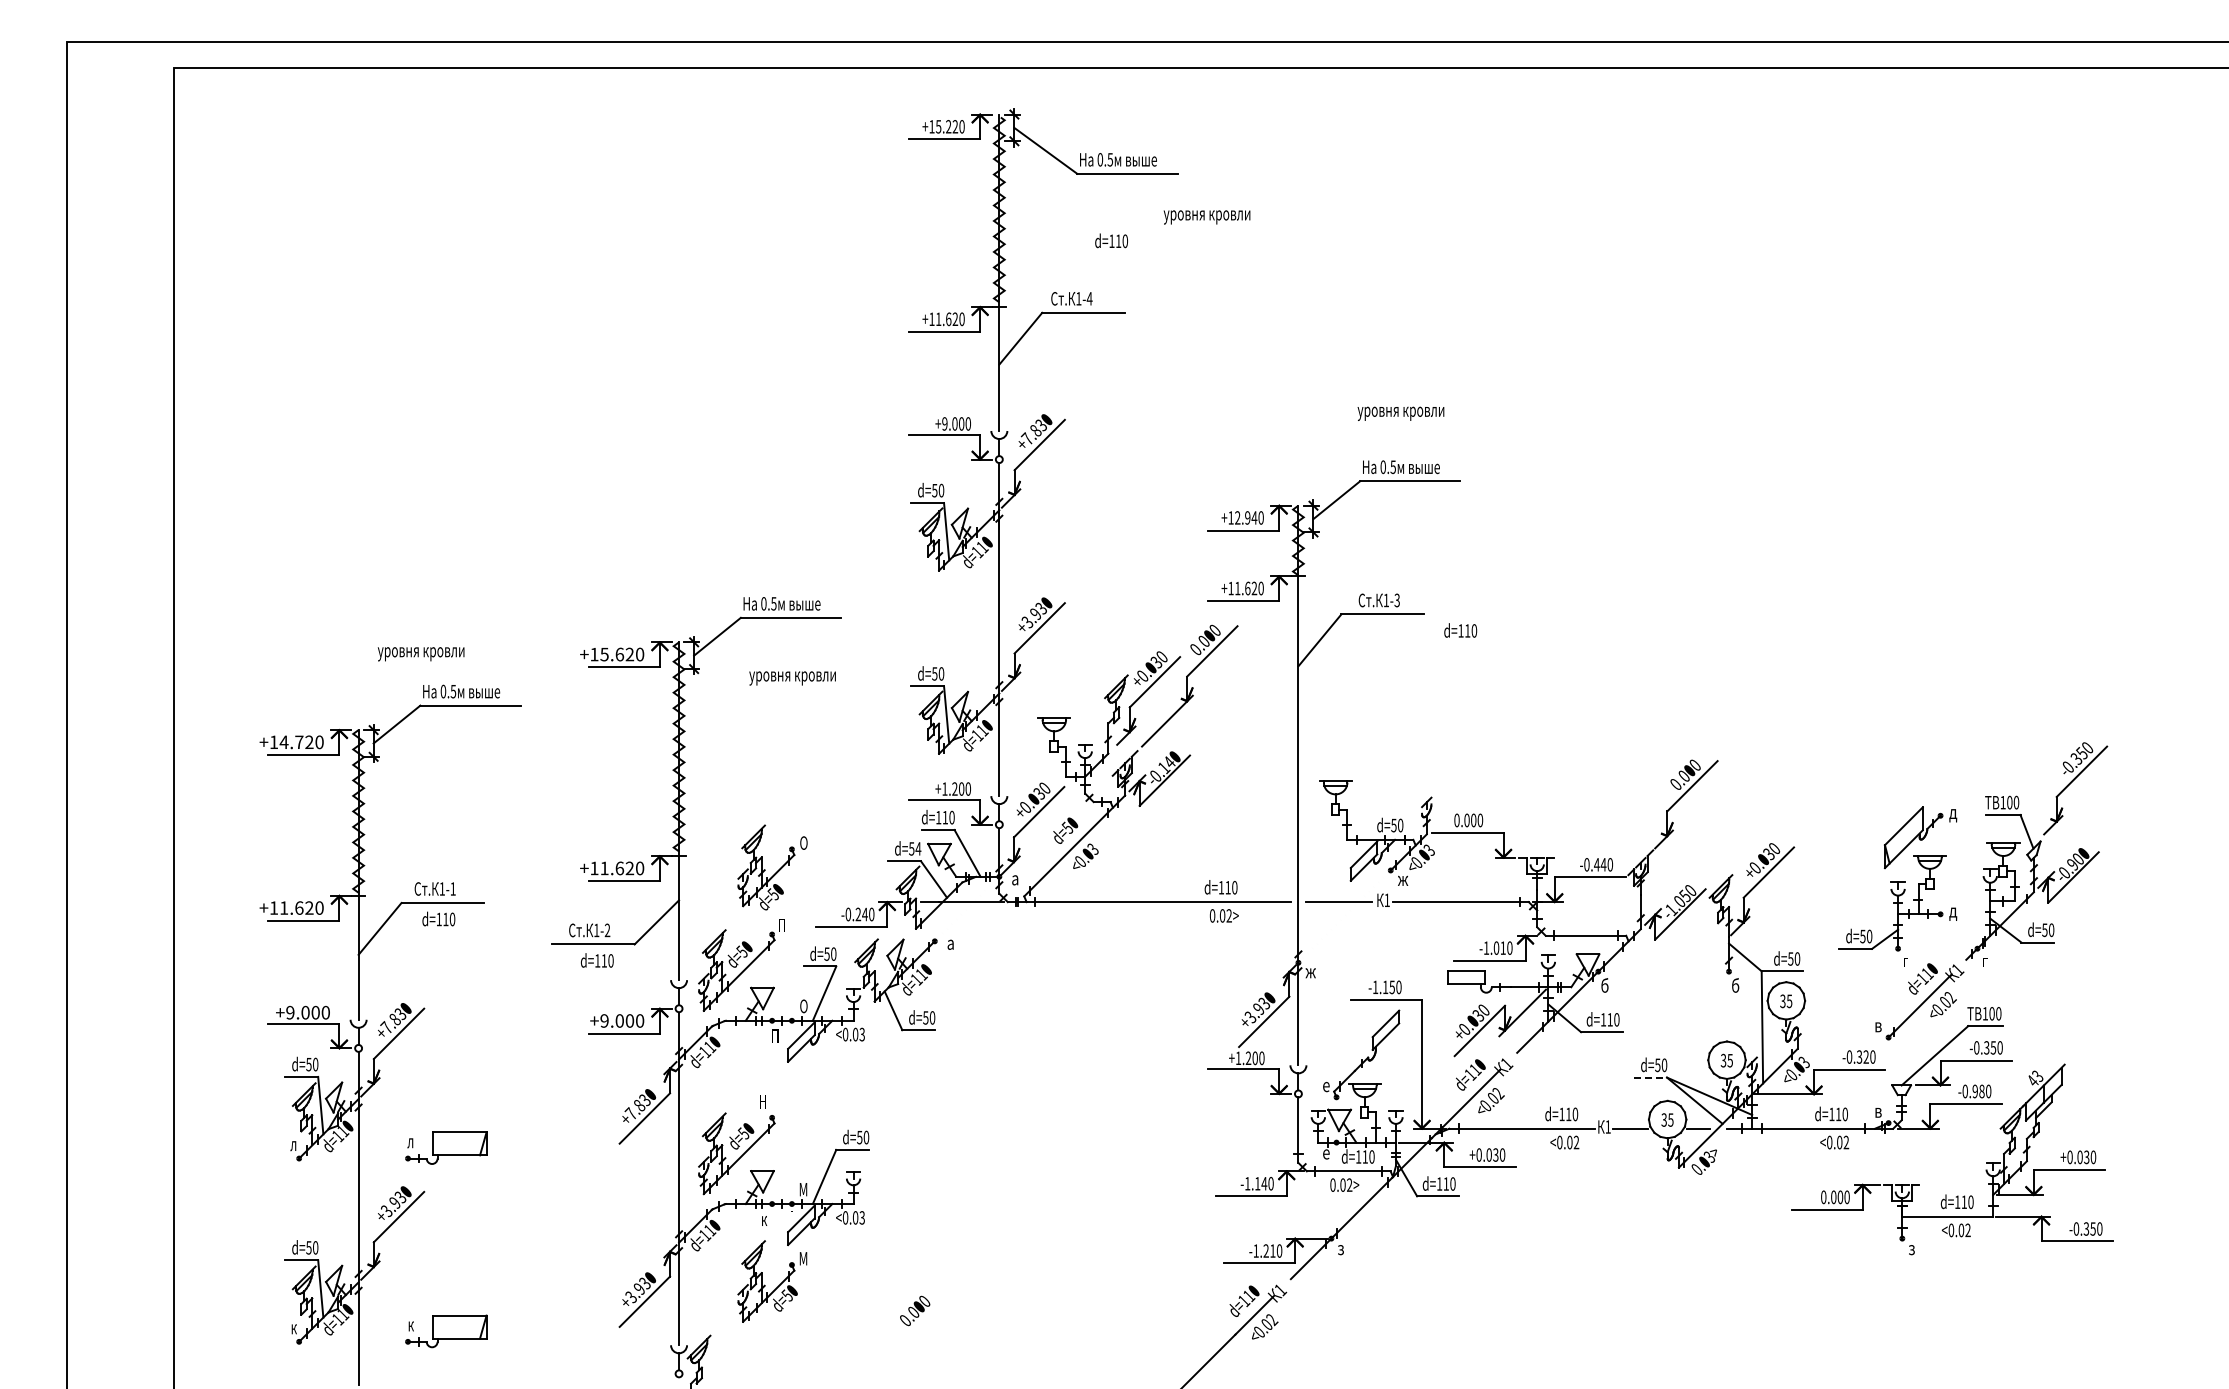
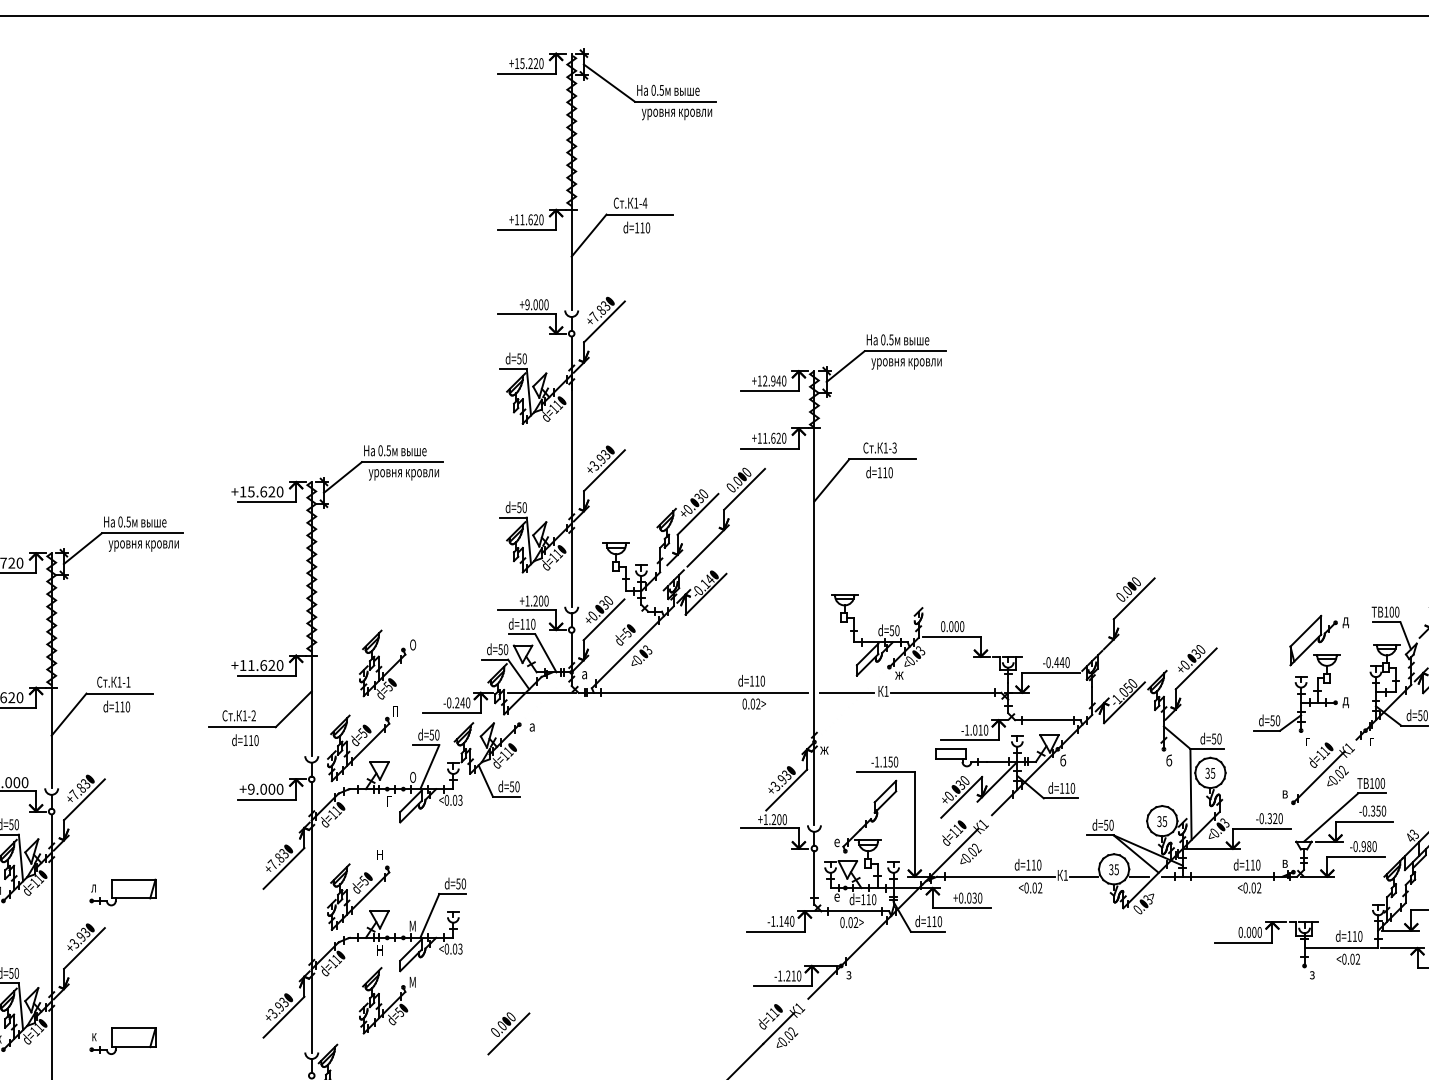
text: (1206, 217) -> (676, 114), moved
text: (1111, 240) -> (636, 227), moved
text: (1400, 413) -> (906, 363), moved
text: (1460, 630) -> (879, 472), moved
text: (420, 654) -> (143, 546), moved
text: (792, 678) -> (403, 474), moved
text: (918, 848) -> (506, 649), d=54 -> d=50
line: (1651, 1077) -> (1100, 835), dashed -> solid
text: (763, 1219) -> (380, 950), к -> Н
line: (921, 1322) -> (508, 1034), added

